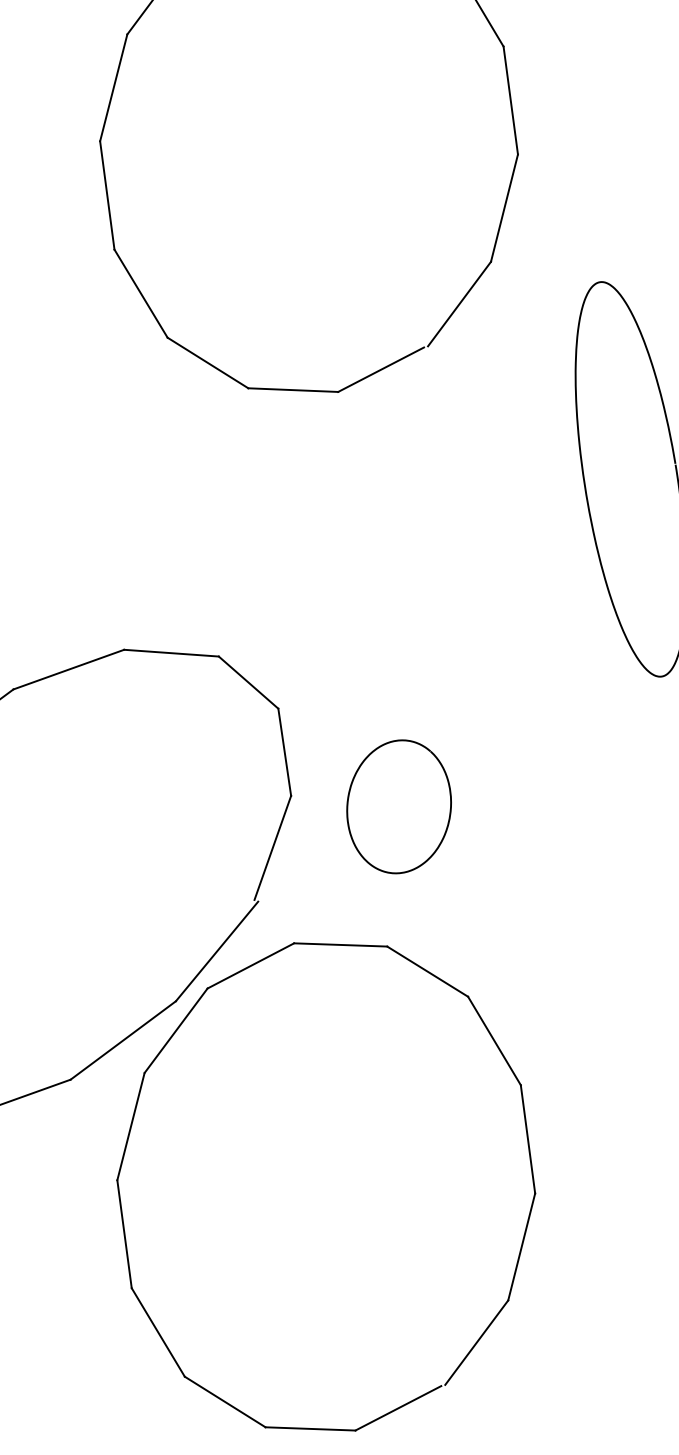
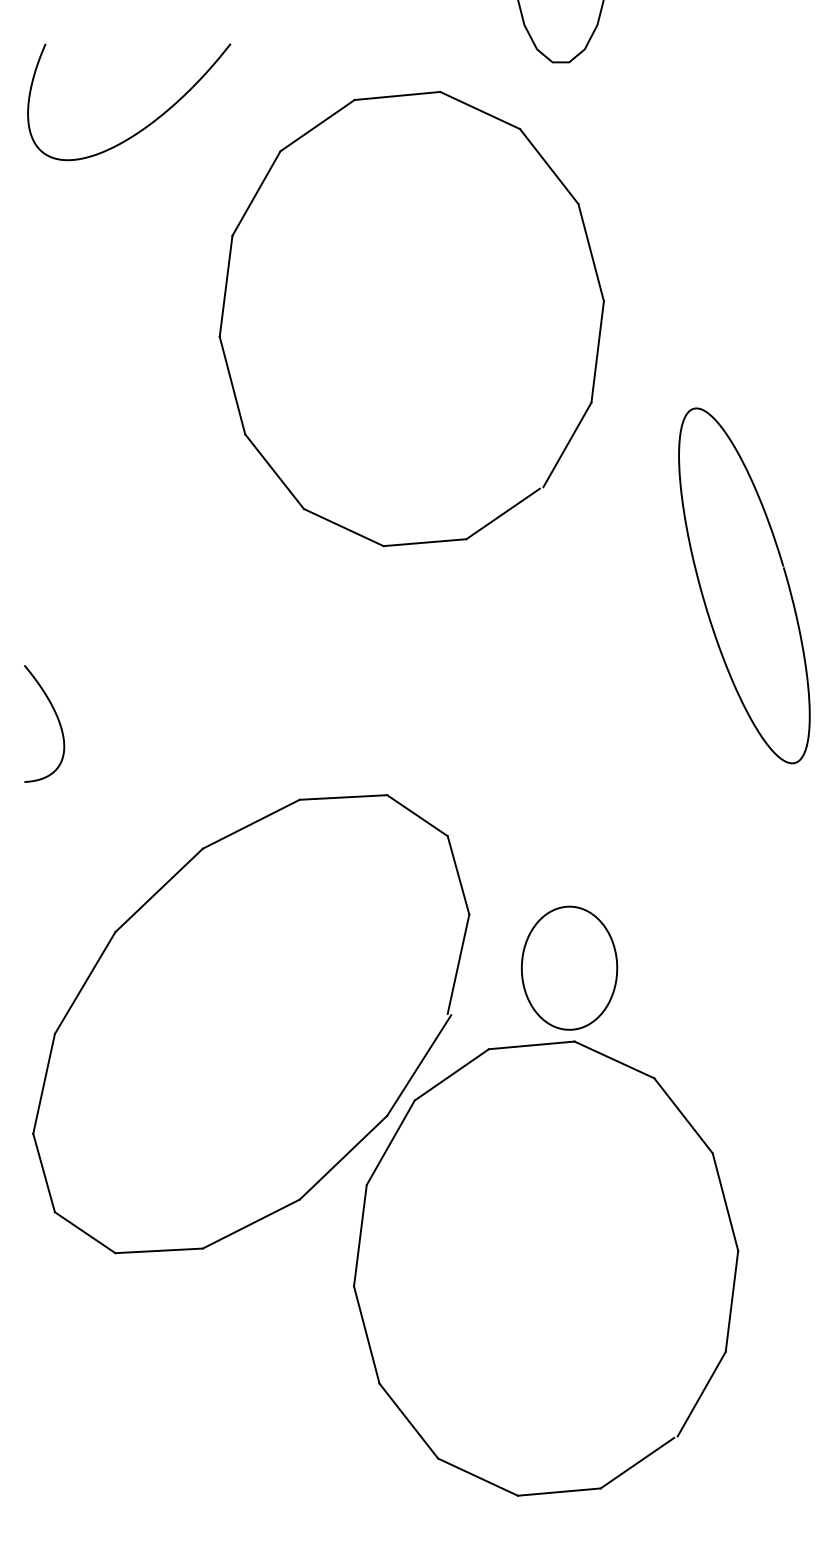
curve: (350, 792) -> (523, 960), moved

